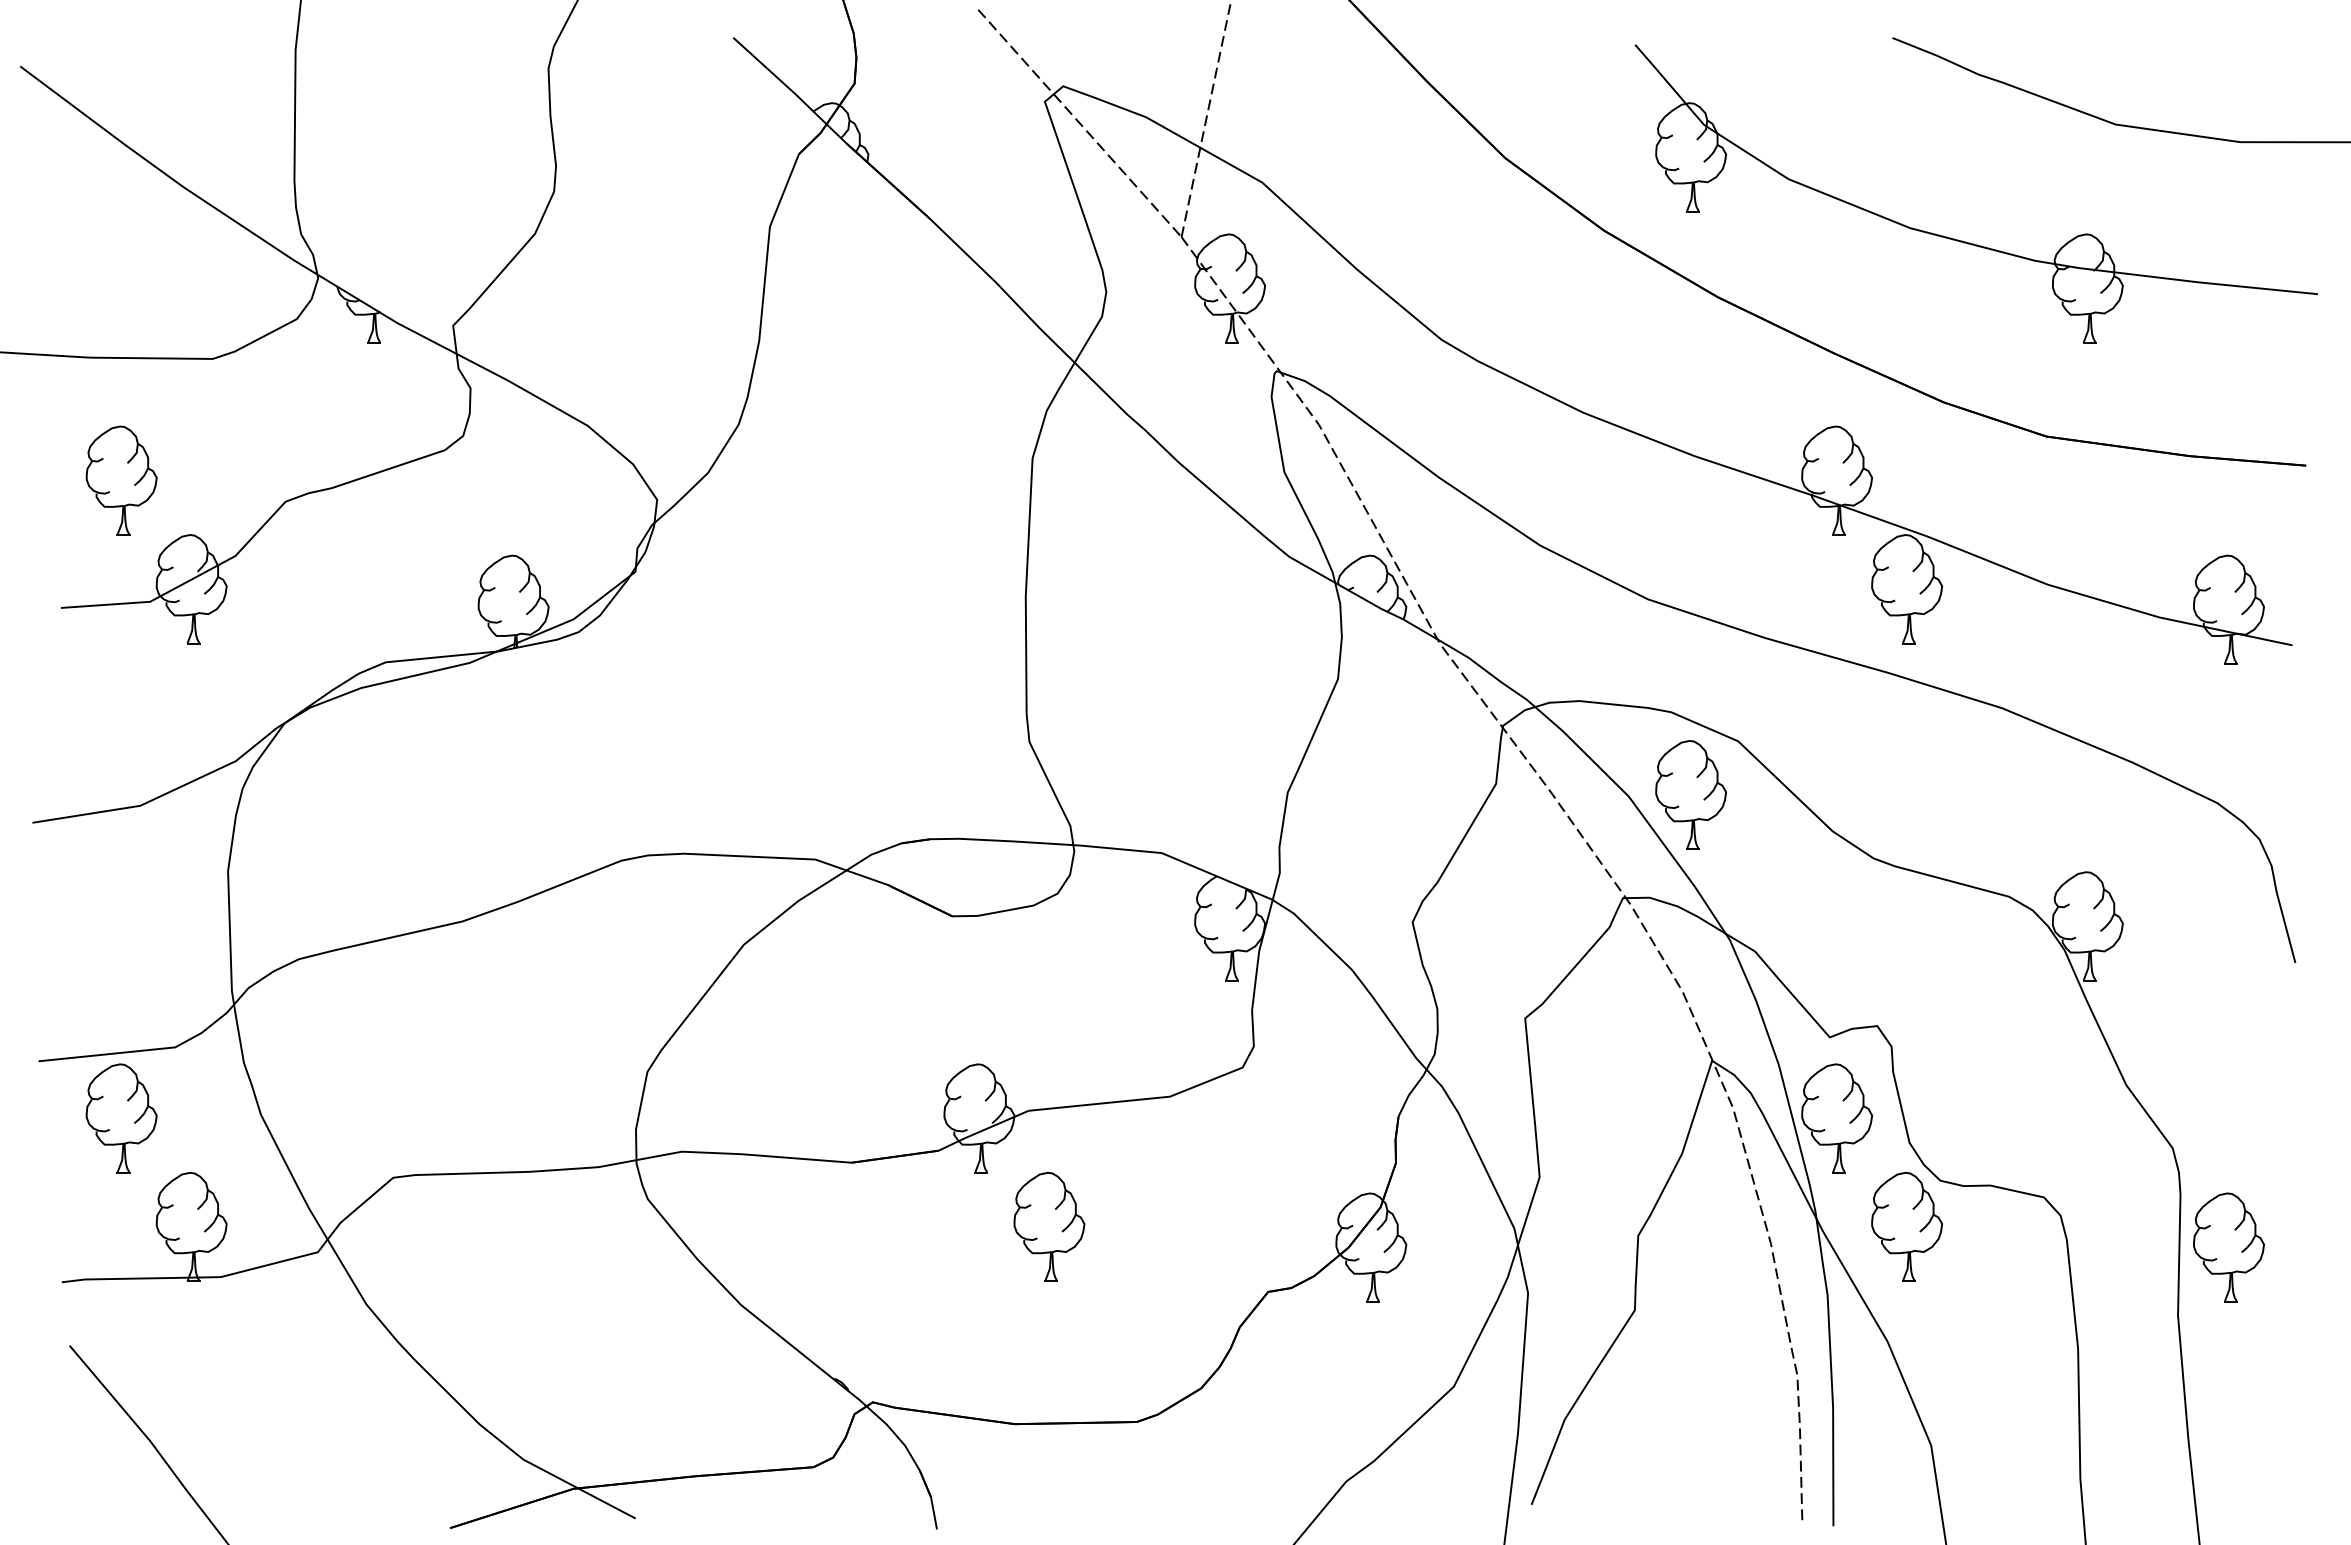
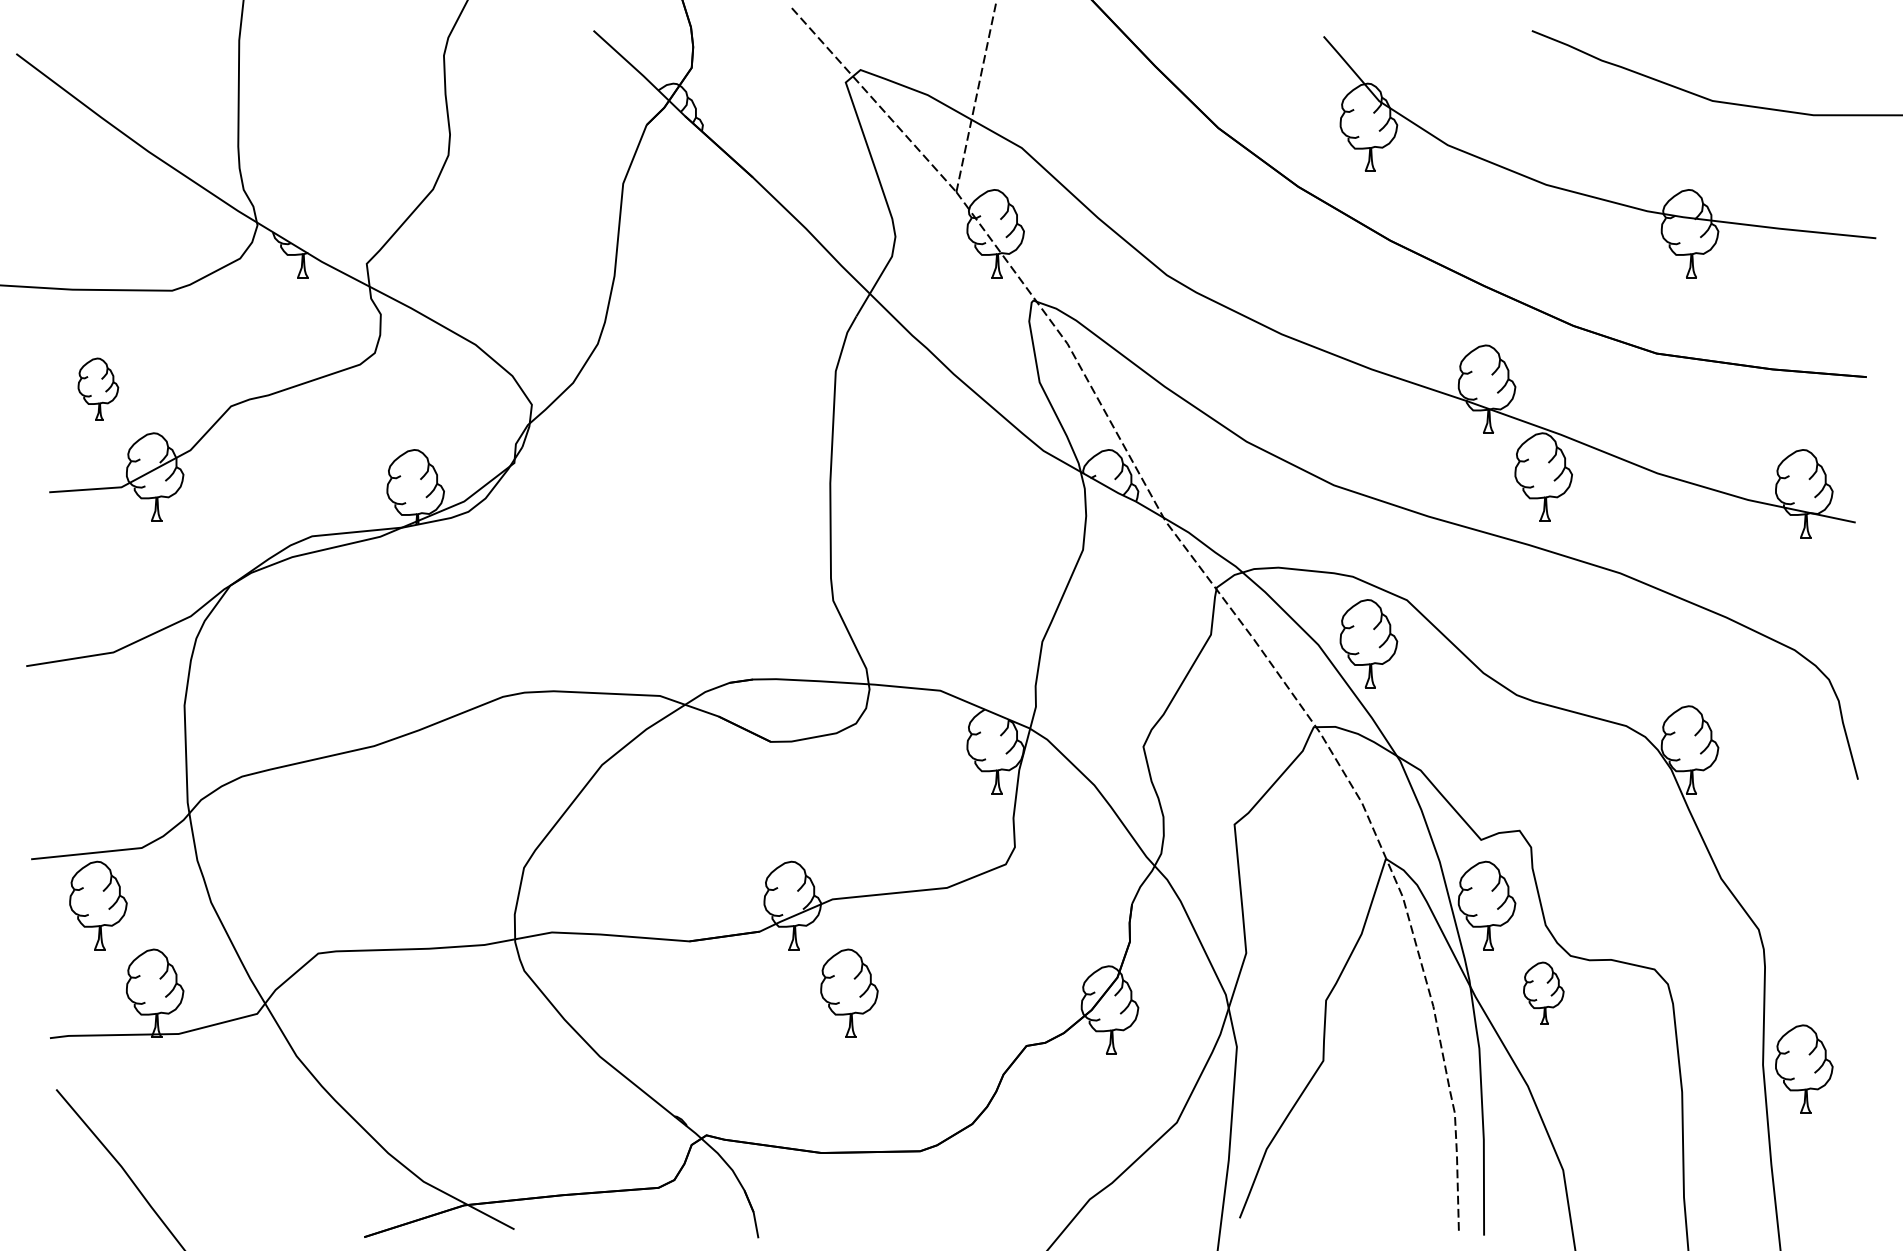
part: (121, 480) -> (98, 389), size x0.7
part: (1907, 1226) -> (1544, 993), size x0.7
part: (2228, 1247) -> (1803, 1069), moved

